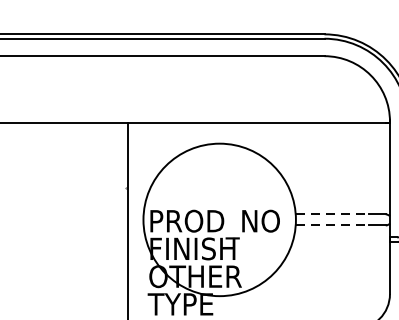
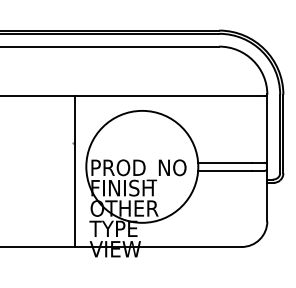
line: (332, 213) -> (225, 162), dashed -> solid
line: (332, 224) -> (225, 170), dashed -> solid

